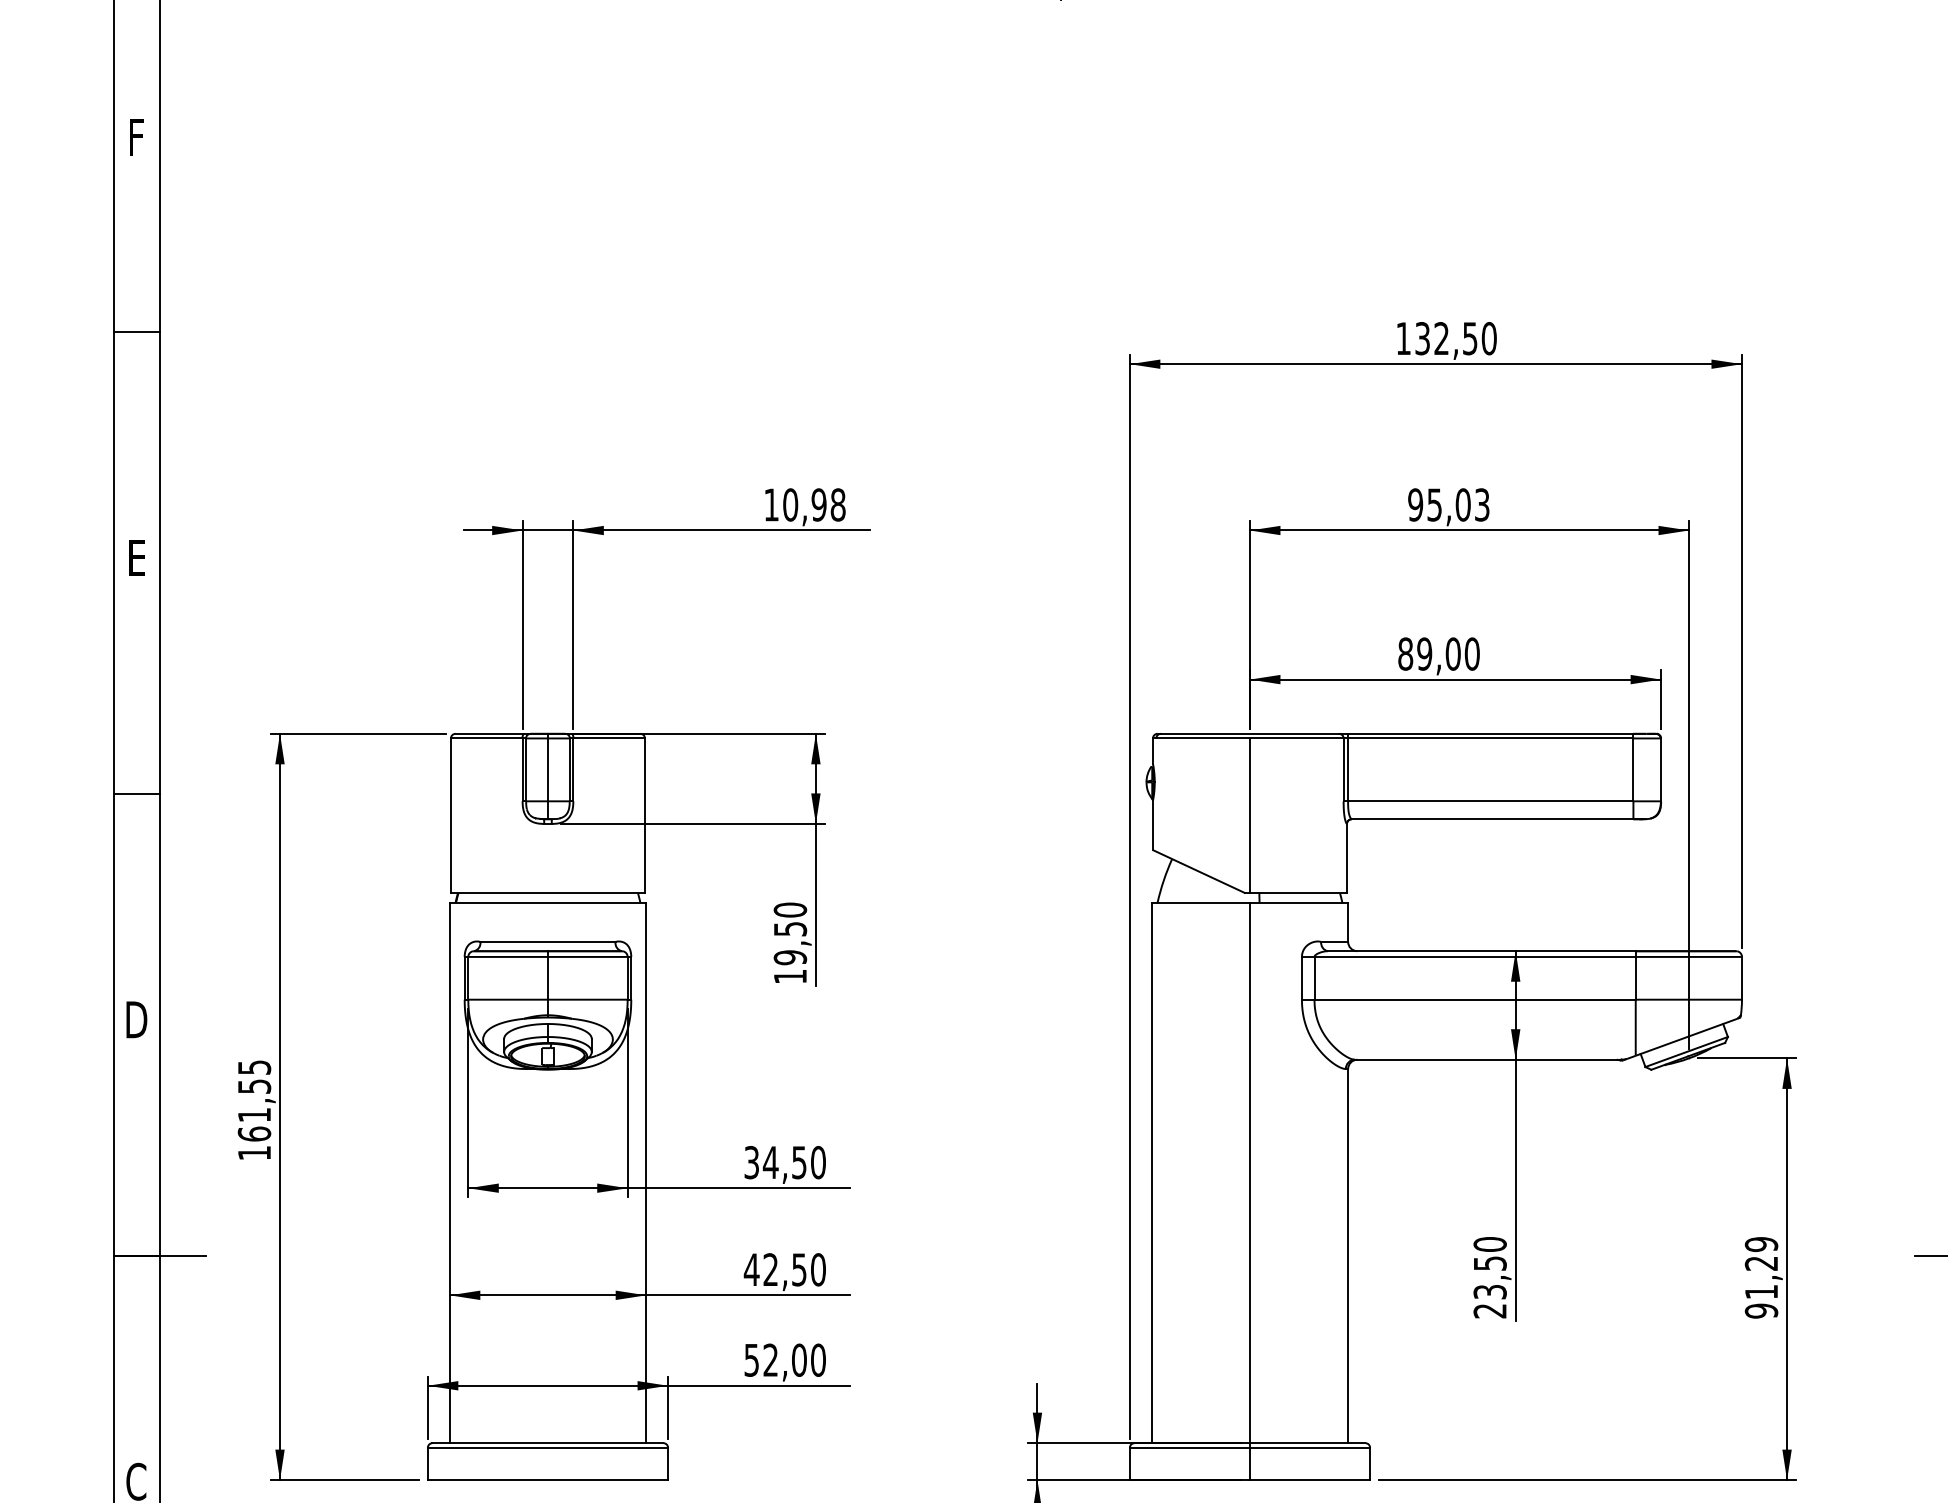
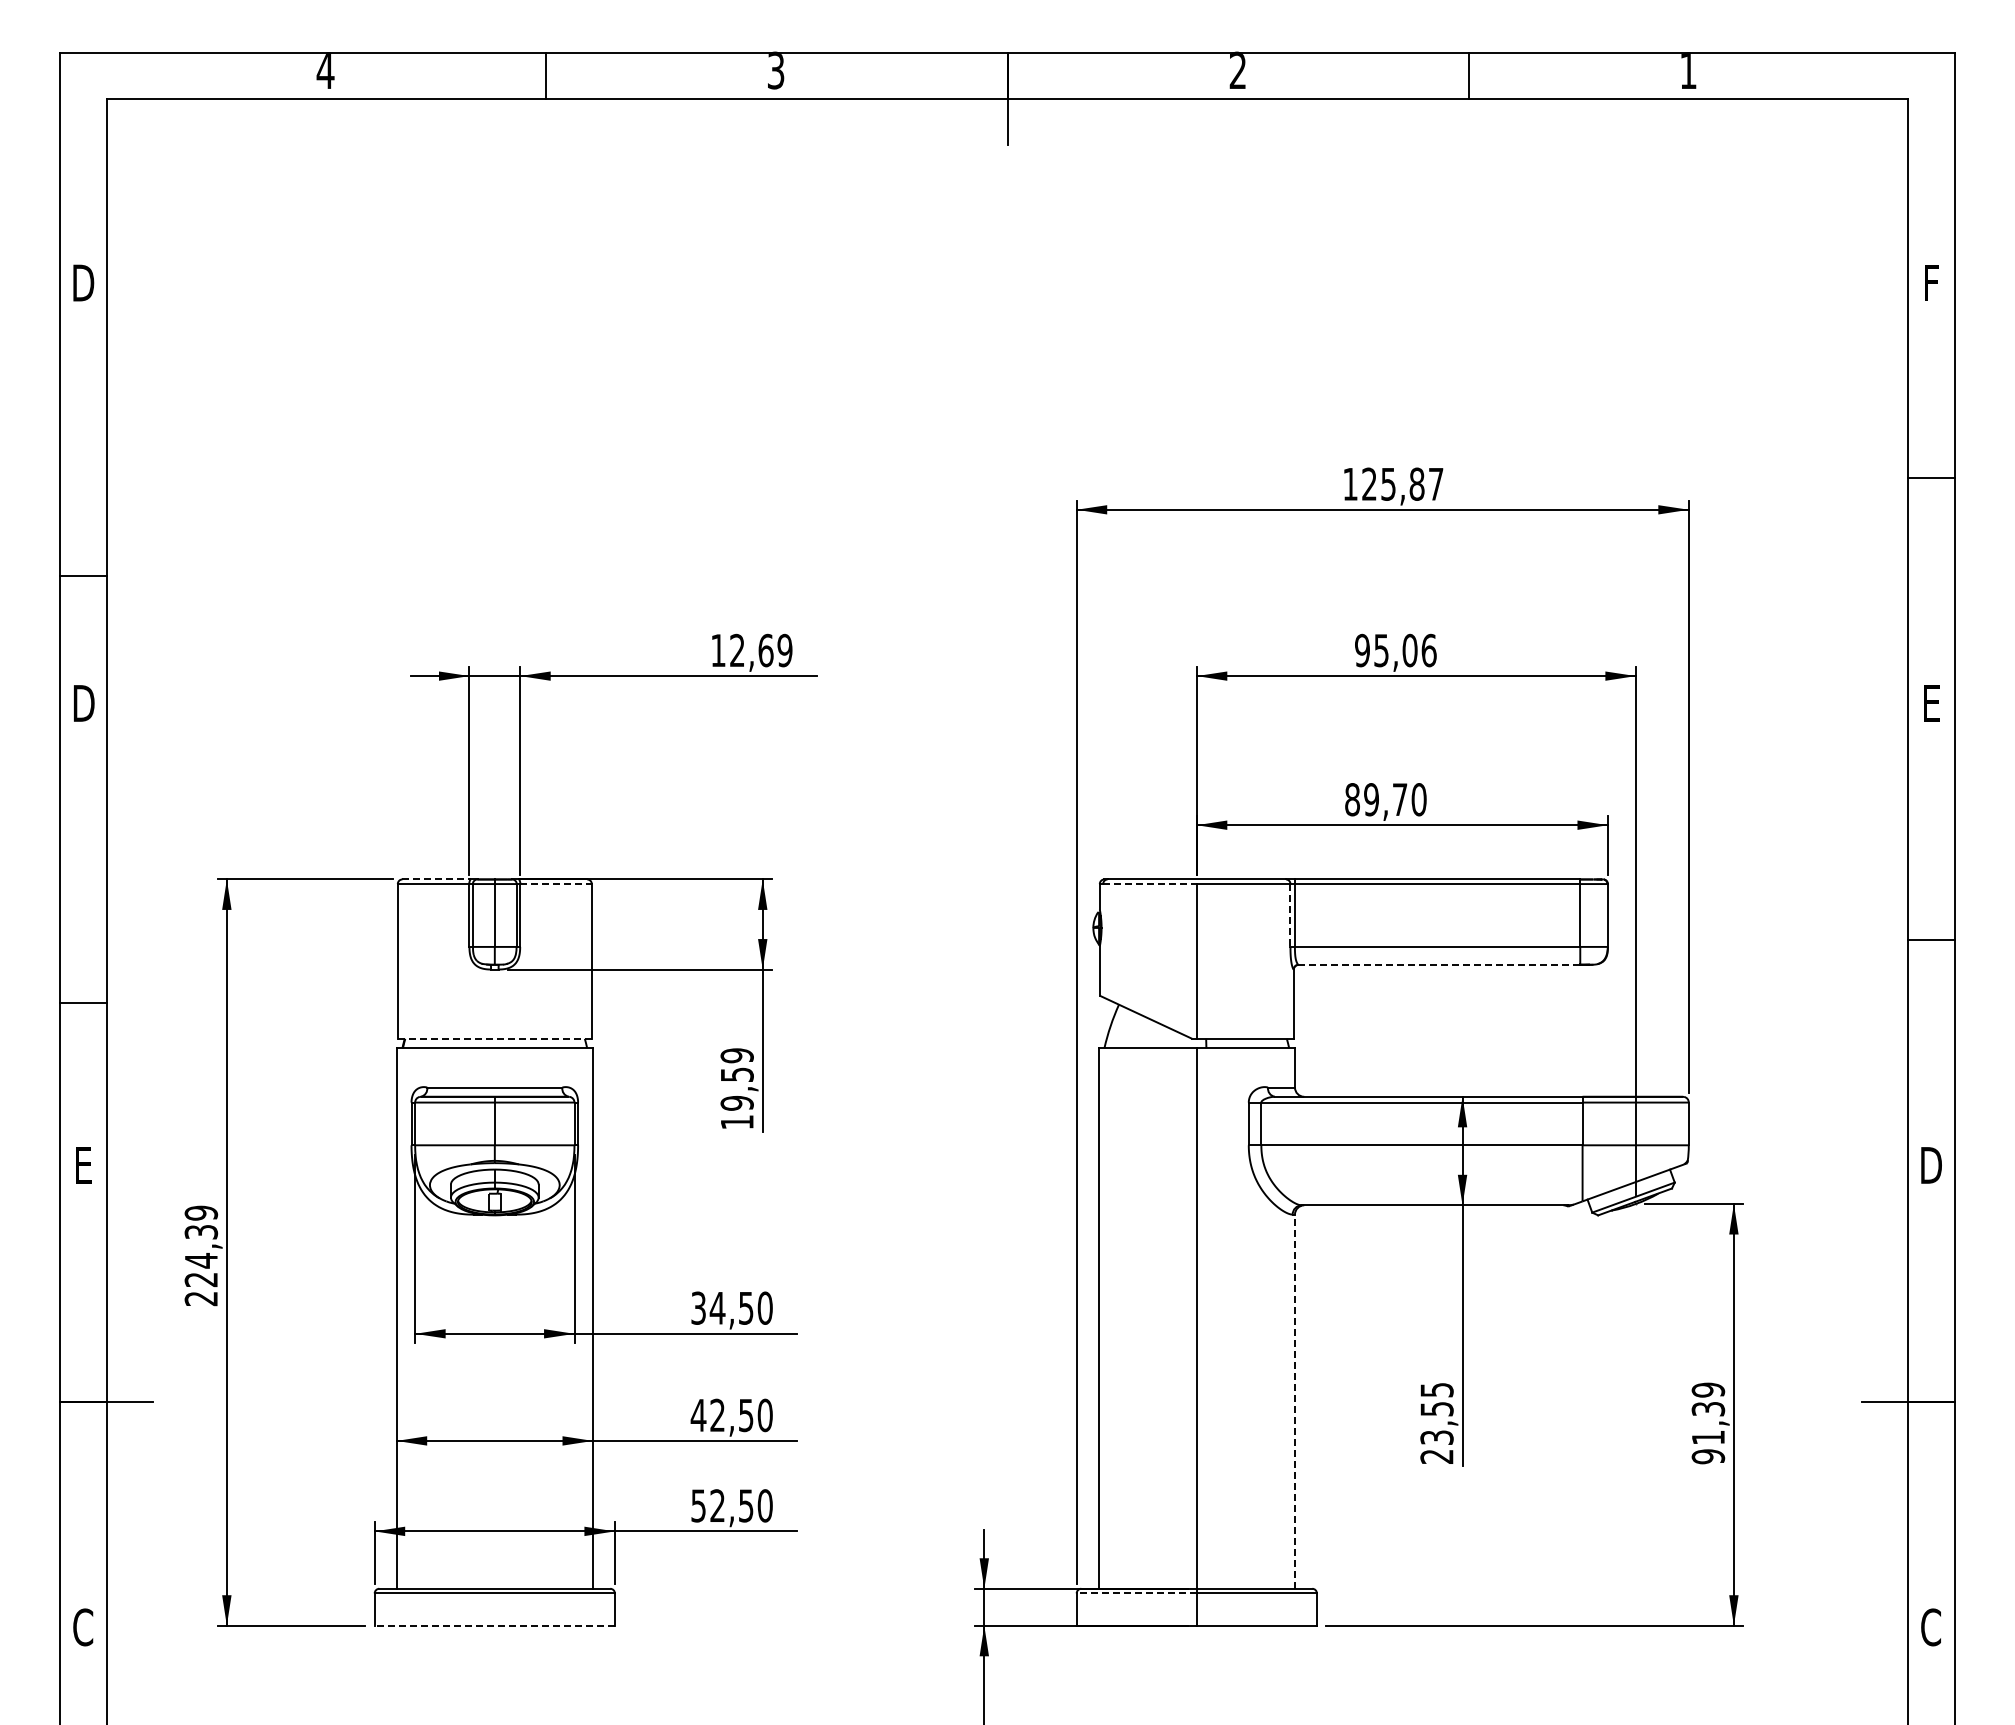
text: (136, 136) -> (83, 282), F -> D
line: (136, 331) -> (83, 575), moved
text: (1455, 337) -> (1402, 483), 132,50 -> 125,87
text: (814, 504) -> (761, 650), 10,98 -> 12,69
text: (1481, 504) -> (1428, 650), 95,03 -> 95,06
text: (136, 557) -> (83, 703), E -> D
text: (1452, 653) -> (1399, 799), 89,00 -> 89,70
line: (490, 733) -> (437, 879), solid -> dashed
line: (609, 738) -> (556, 884), solid -> dashed
line: (1203, 738) -> (1150, 884), solid -> dashed
line: (1343, 769) -> (1290, 915), solid -> dashed
line: (136, 793) -> (83, 1002), moved
line: (1492, 818) -> (1439, 964), solid -> dashed
line: (547, 892) -> (494, 1038), solid -> dashed
text: (789, 909) -> (736, 1055), 19,50 -> 19,59
text: (136, 1019) -> (83, 1165), D -> E
text: (254, 1109) -> (201, 1255), 161,55 -> 224,39
text: (1489, 1243) -> (1436, 1389), 23,50 -> 23,55
line: (1347, 1255) -> (1294, 1401), solid -> dashed
text: (1761, 1263) -> (1708, 1409), 91,29 -> 91,39
text: (798, 1359) -> (745, 1505), 52,00 -> 52,50
line: (1189, 1447) -> (1136, 1593), solid -> dashed
line: (547, 1479) -> (494, 1625), solid -> dashed

